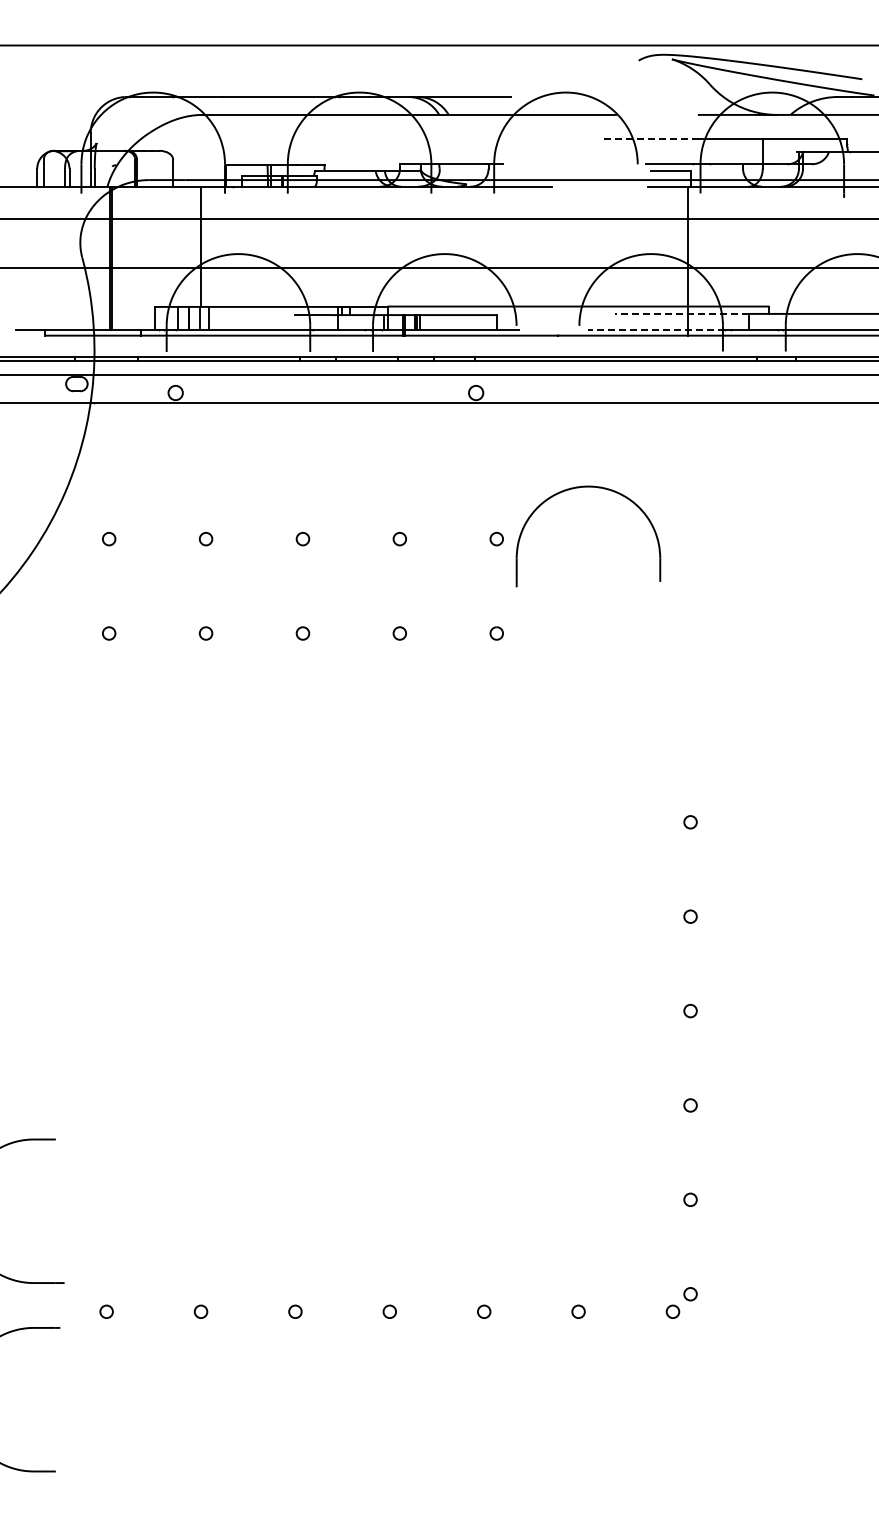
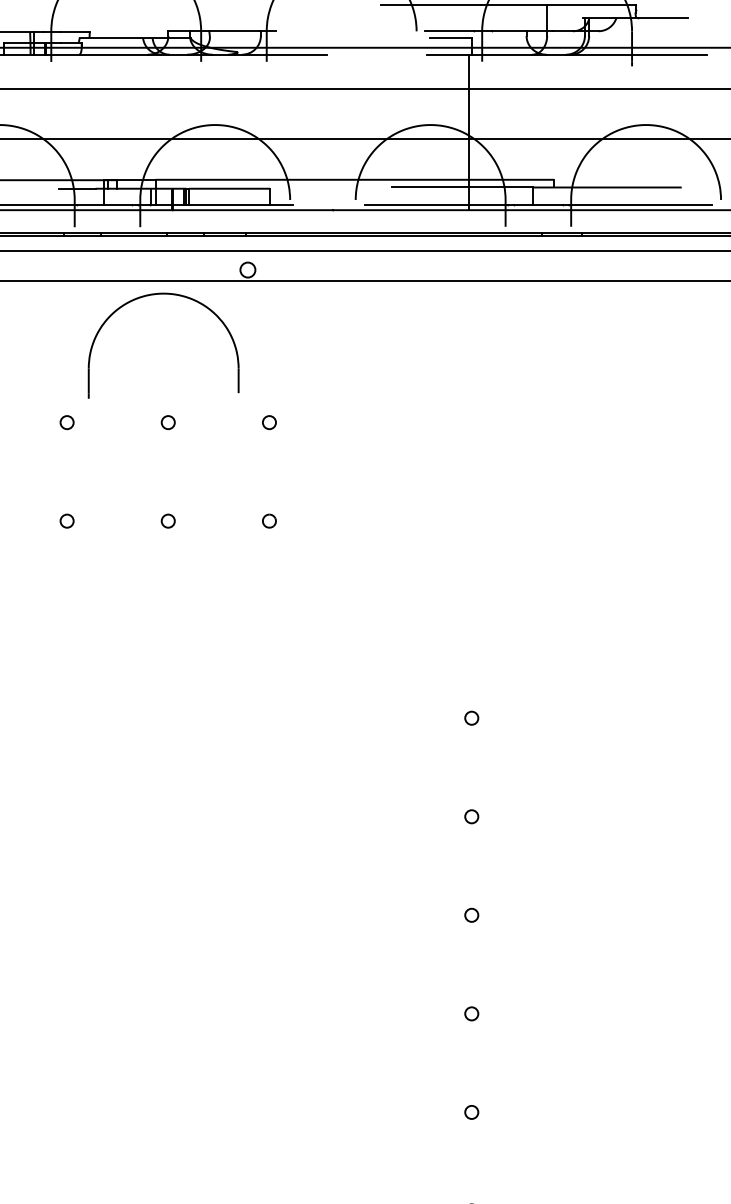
line: (651, 139) -> (430, 5), dashed -> solid
line: (681, 313) -> (462, 187), dashed -> solid
line: (656, 330) -> (436, 204), dashed -> solid
part: (588, 487) -> (163, 294), moved

